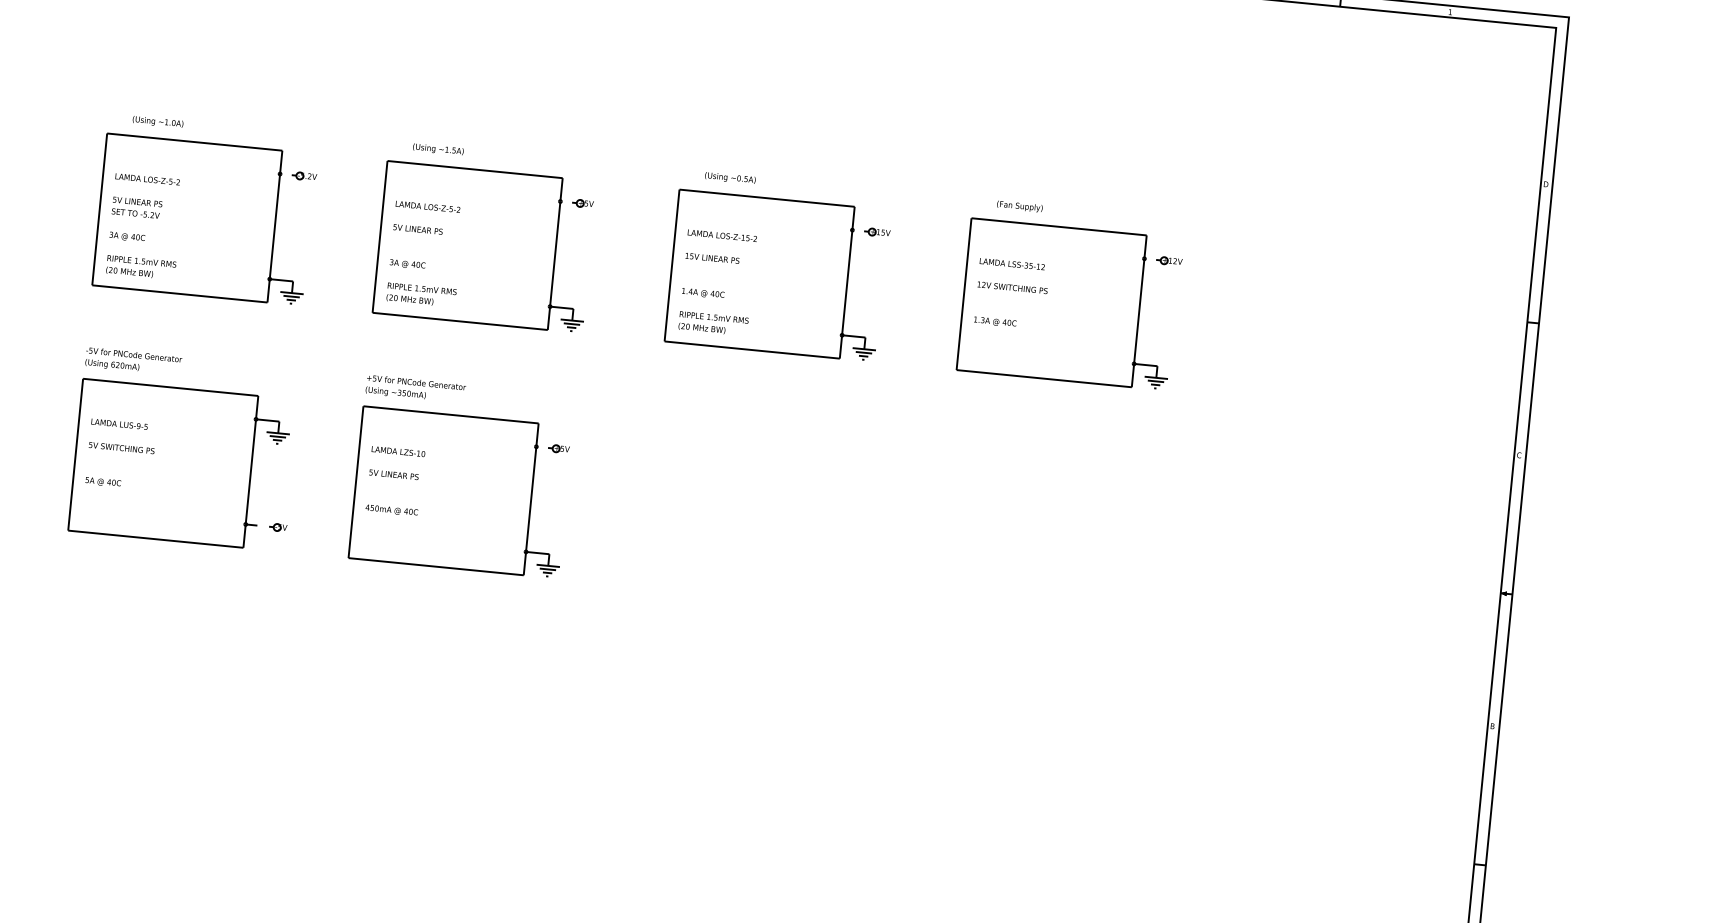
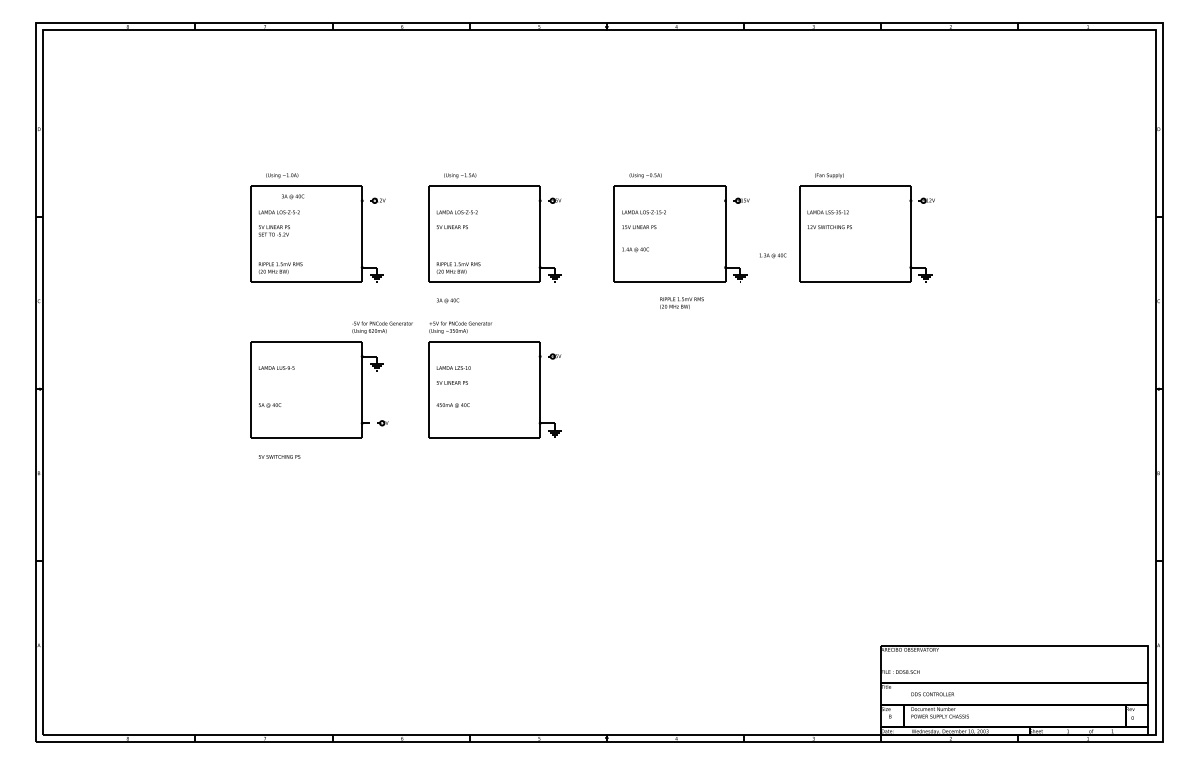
text: (126, 236) -> (292, 196), moved
text: (406, 263) -> (447, 300), moved
text: (996, 321) -> (773, 255), moved
text: (712, 322) -> (681, 302), moved
text: (133, 361) -> (382, 327), moved
text: (121, 447) -> (279, 456), moved

